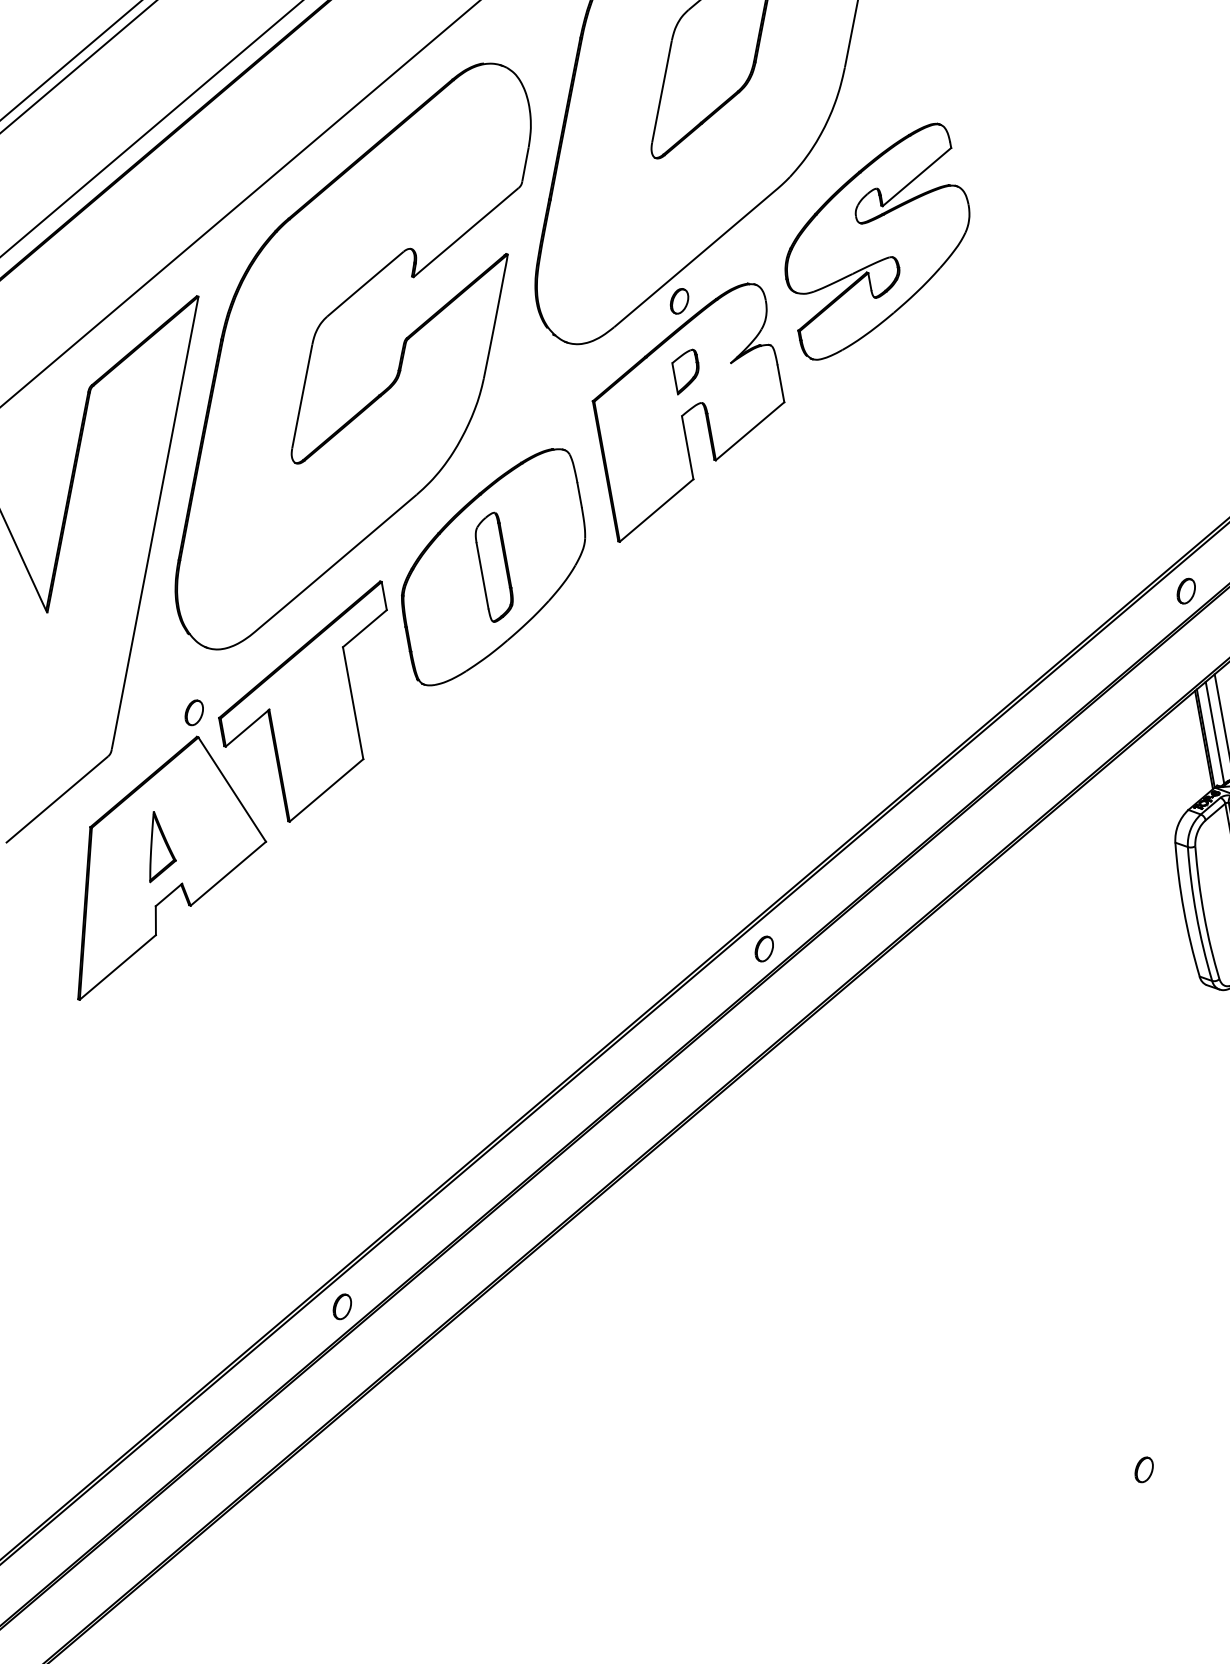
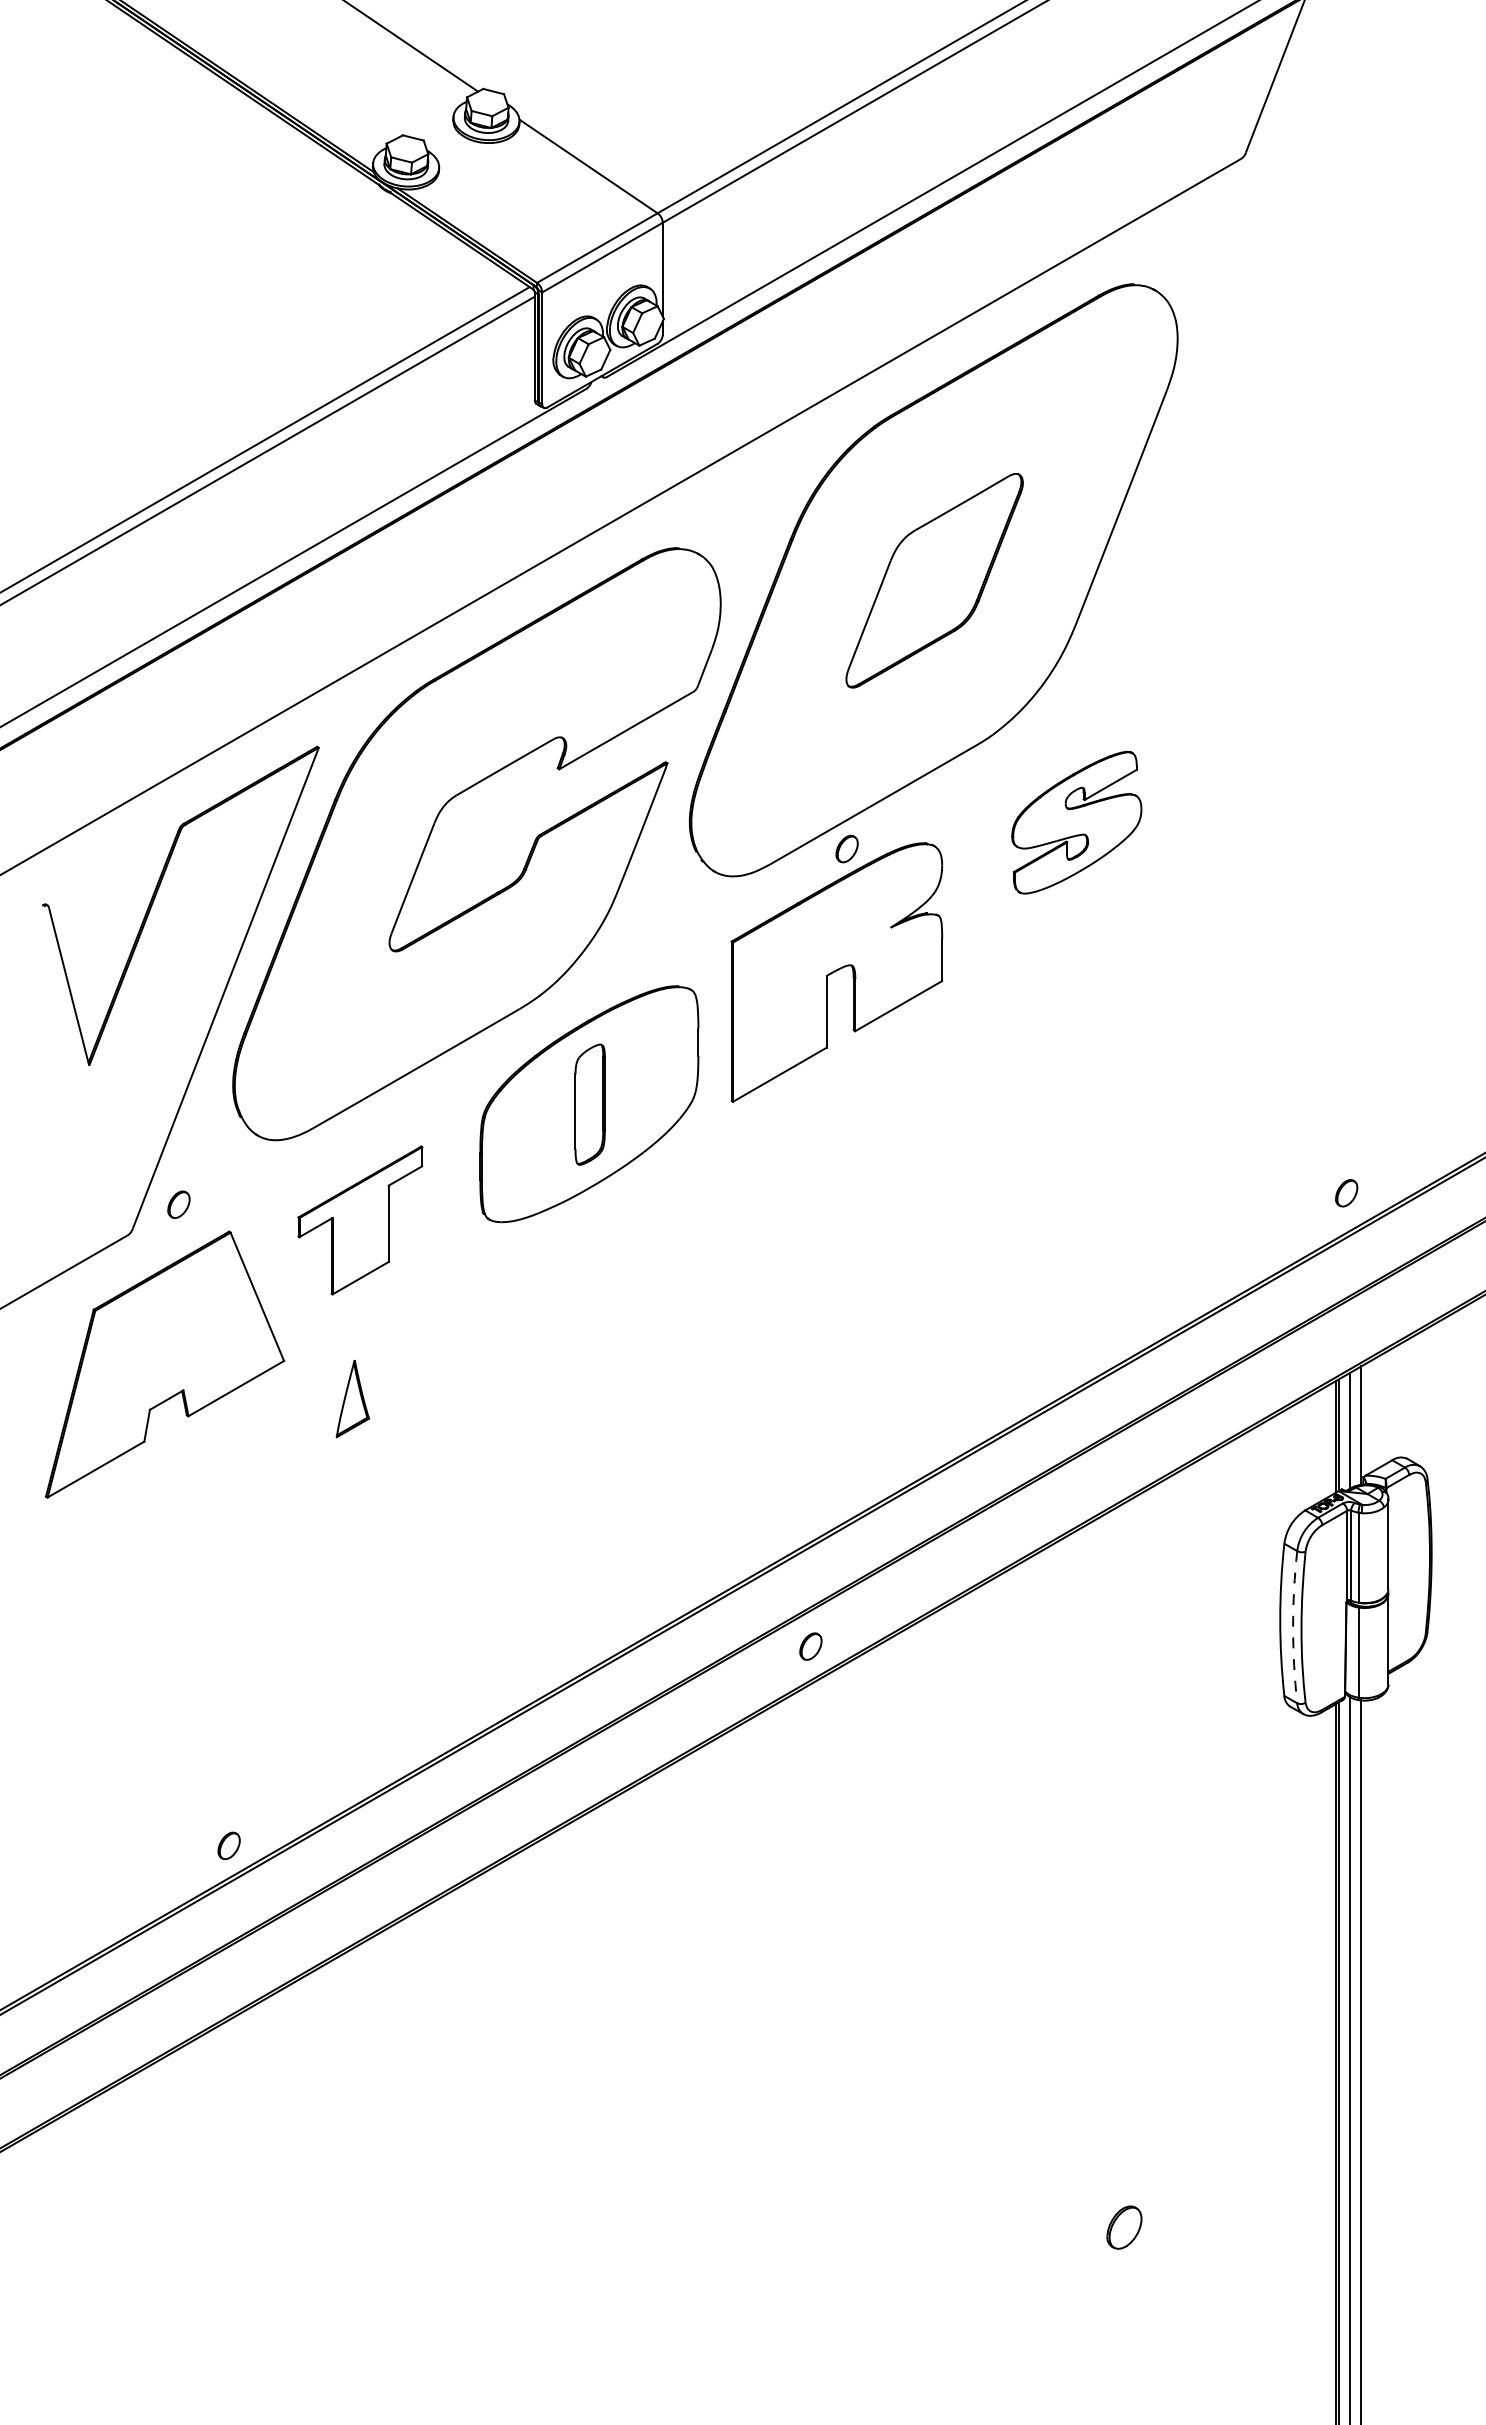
part: (877, 241) -> (1076, 822), size x0.6
part: (687, 371) -> (841, 927), removed
part: (1186, 591) -> (1346, 1193), moved
part: (310, 705) -> (360, 1220), size x0.6
part: (193, 712) -> (178, 1204), moved
part: (158, 846) -> (352, 1399), moved
arc: (1196, 914) -> (1293, 1627), solid -> dashed
part: (763, 949) -> (810, 1646), moved
part: (341, 1306) -> (228, 1845), moved
part: (1144, 1469) -> (1124, 2227), size x1.6

